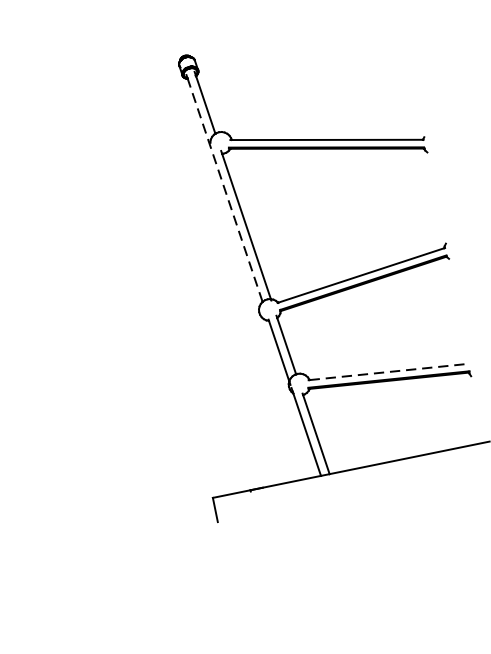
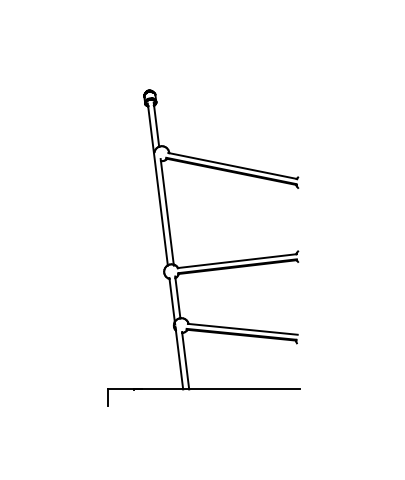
line: (224, 190) -> (157, 185), dashed -> solid
line: (390, 372) -> (243, 329), dashed -> solid

